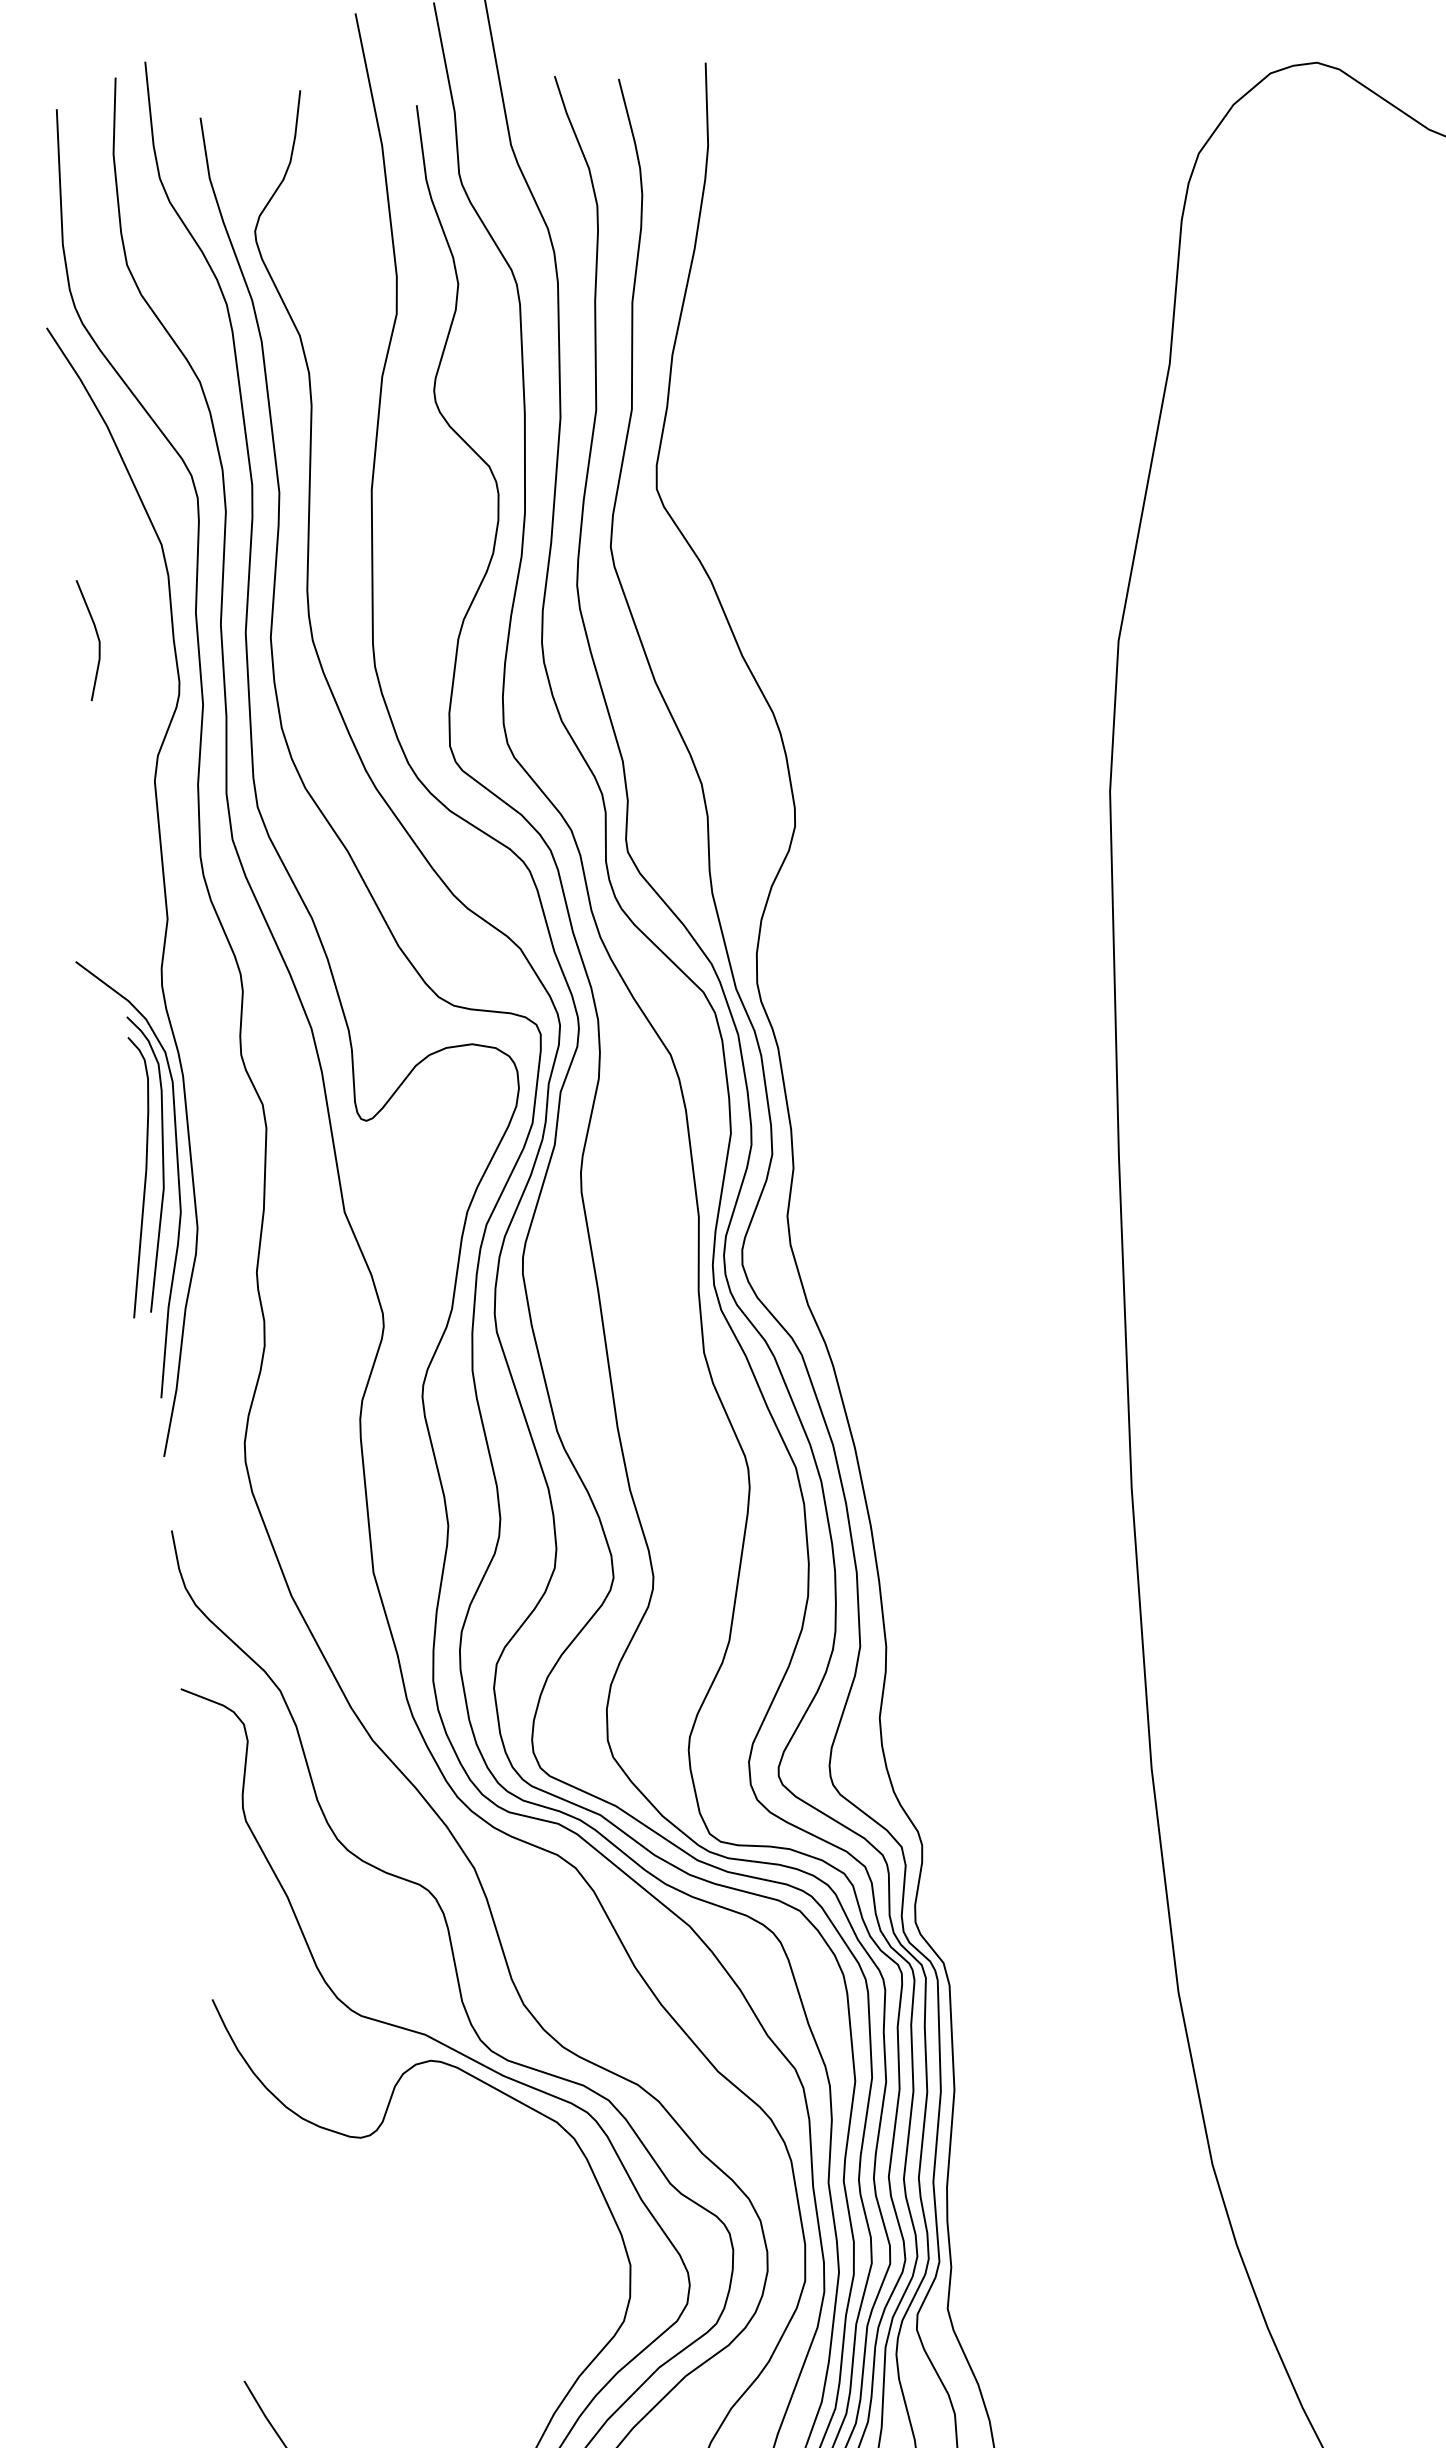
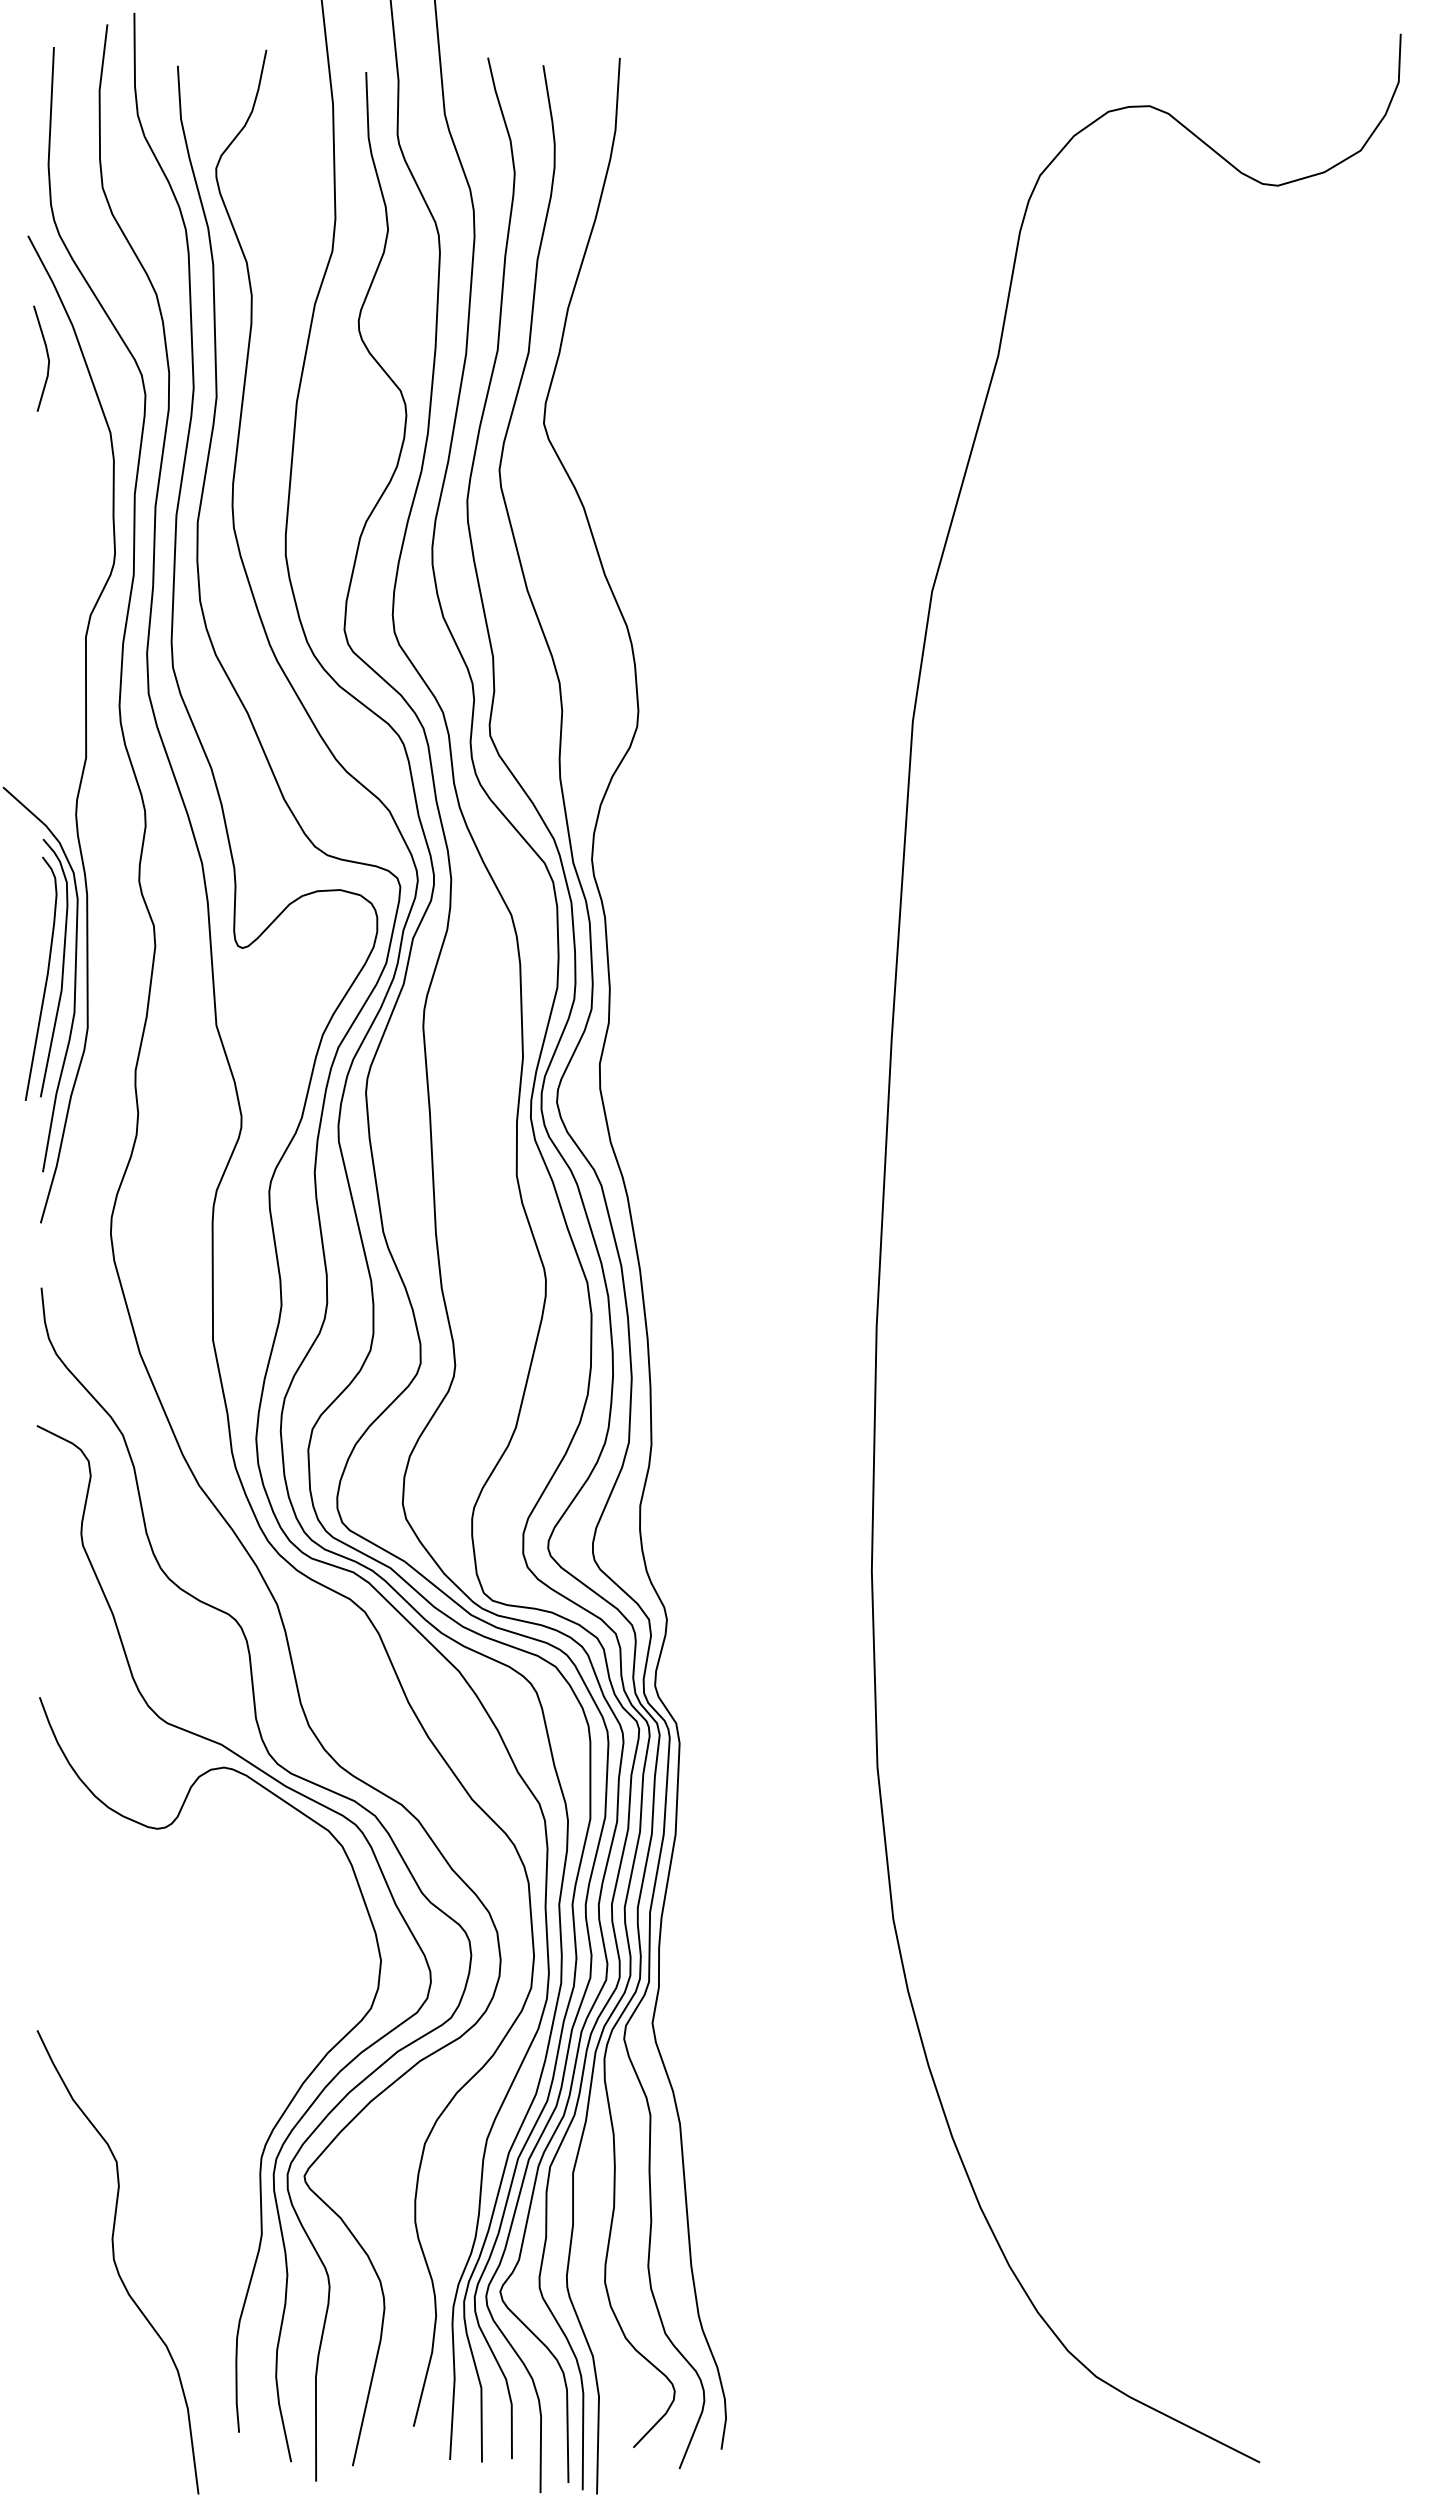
line: (97, 639) -> (47, 358), moved

